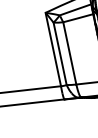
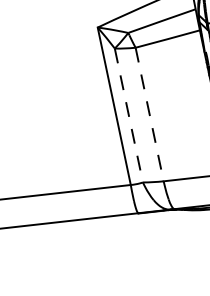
line: (60, 53) -> (129, 114), solid -> dashed
line: (69, 53) -> (148, 114), solid -> dashed

